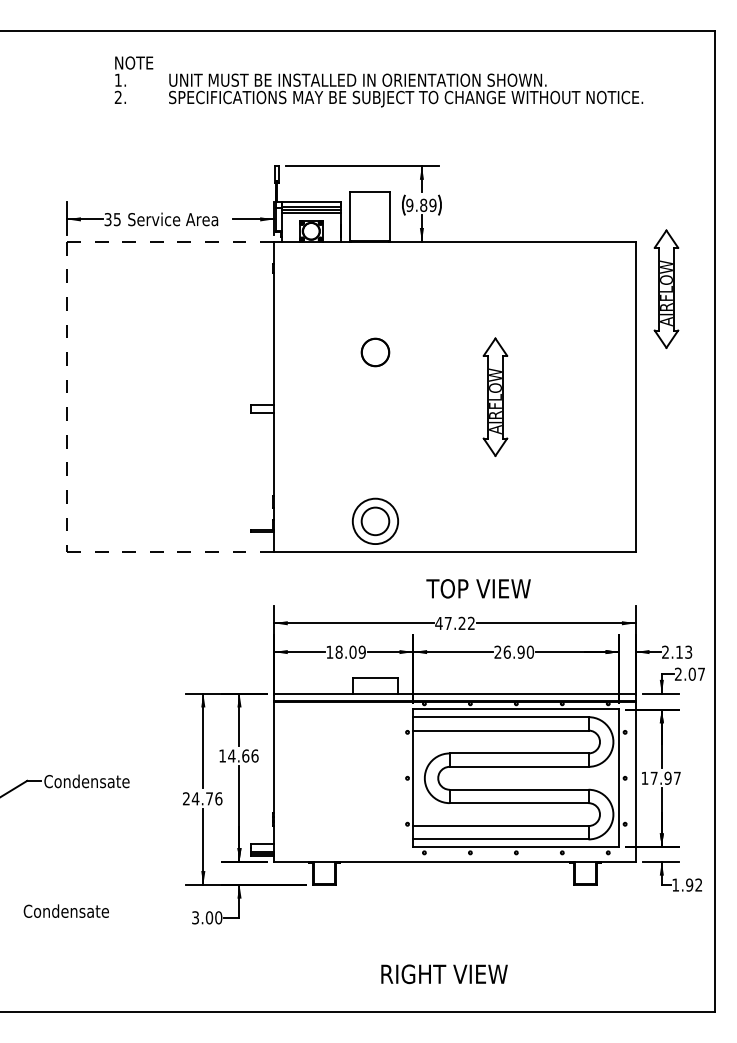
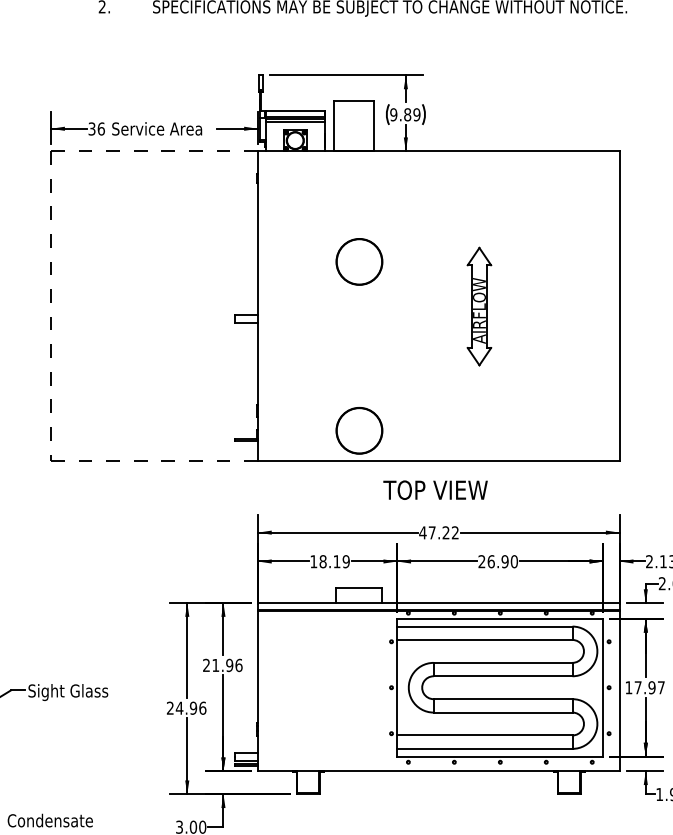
text: (116, 219) -> (100, 128), 35 -> 36
part: (666, 288) -> (650, 197), removed
part: (375, 352) -> (359, 261), size x1.67
circle: (375, 521) -> (359, 430), size x1.67
text: (478, 588) -> (435, 489), moved
text: (352, 651) -> (336, 560), 18.09 -> 18.19
text: (234, 755) -> (218, 664), 14.66 -> 21.96
text: (86, 782) -> (70, 691), Condensate -> Sight Glass
text: (209, 798) -> (193, 707), 24.76 -> 24.96

